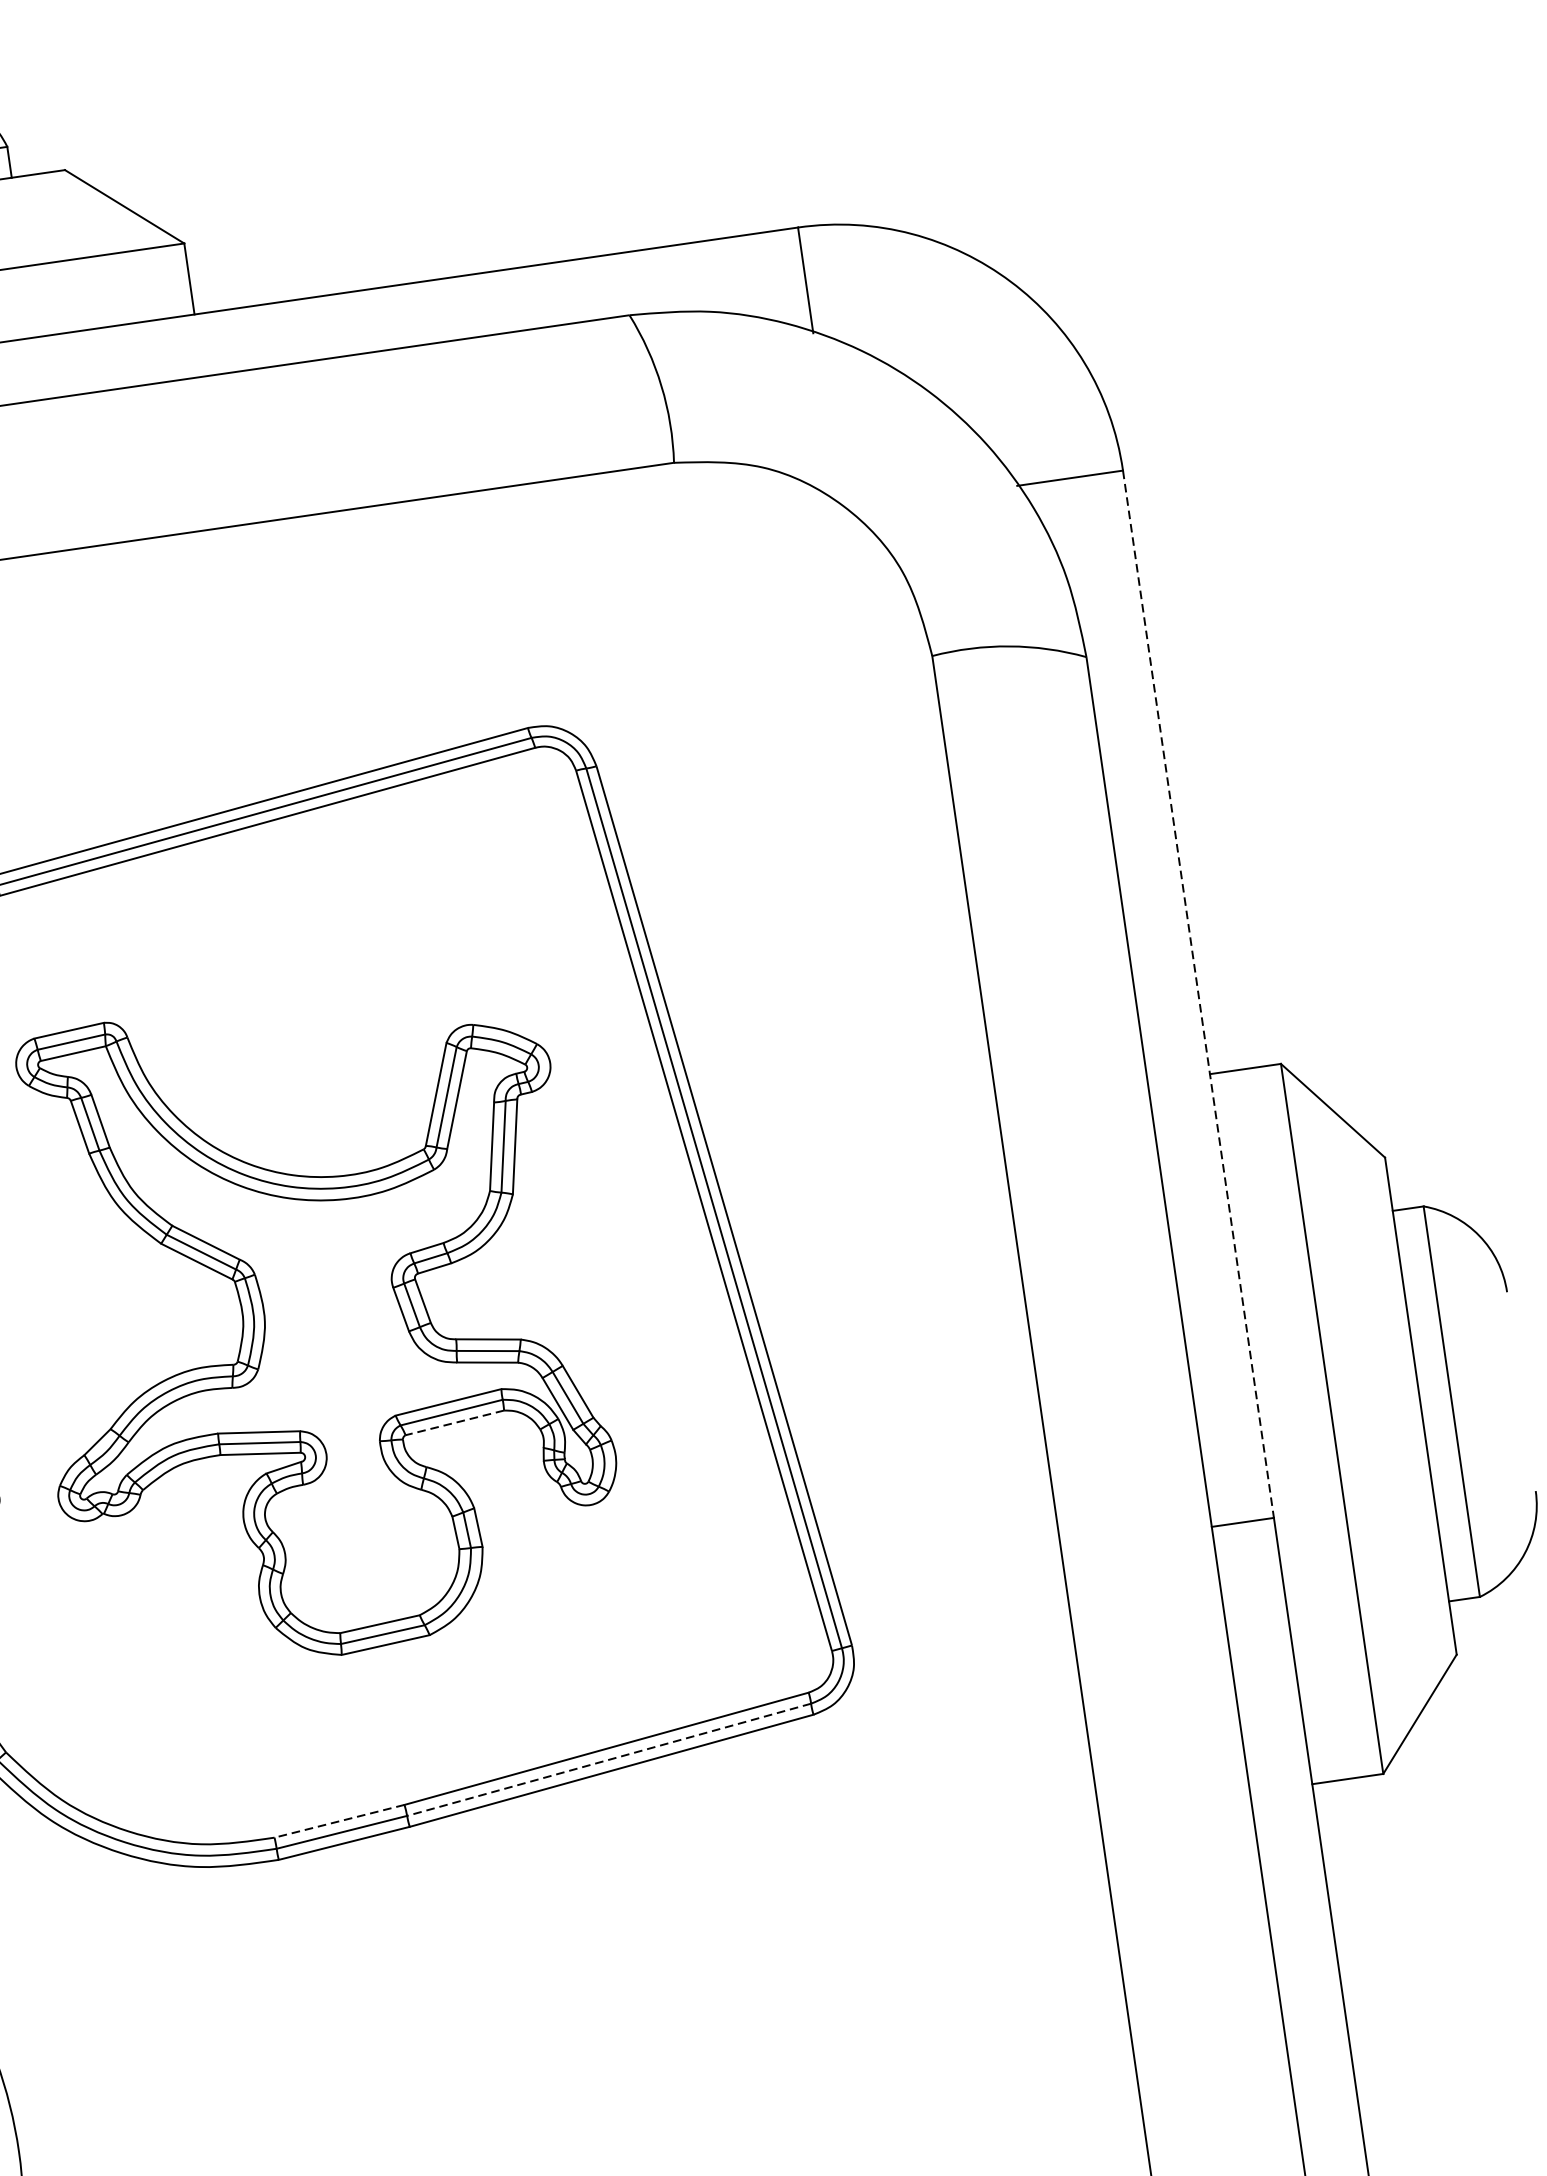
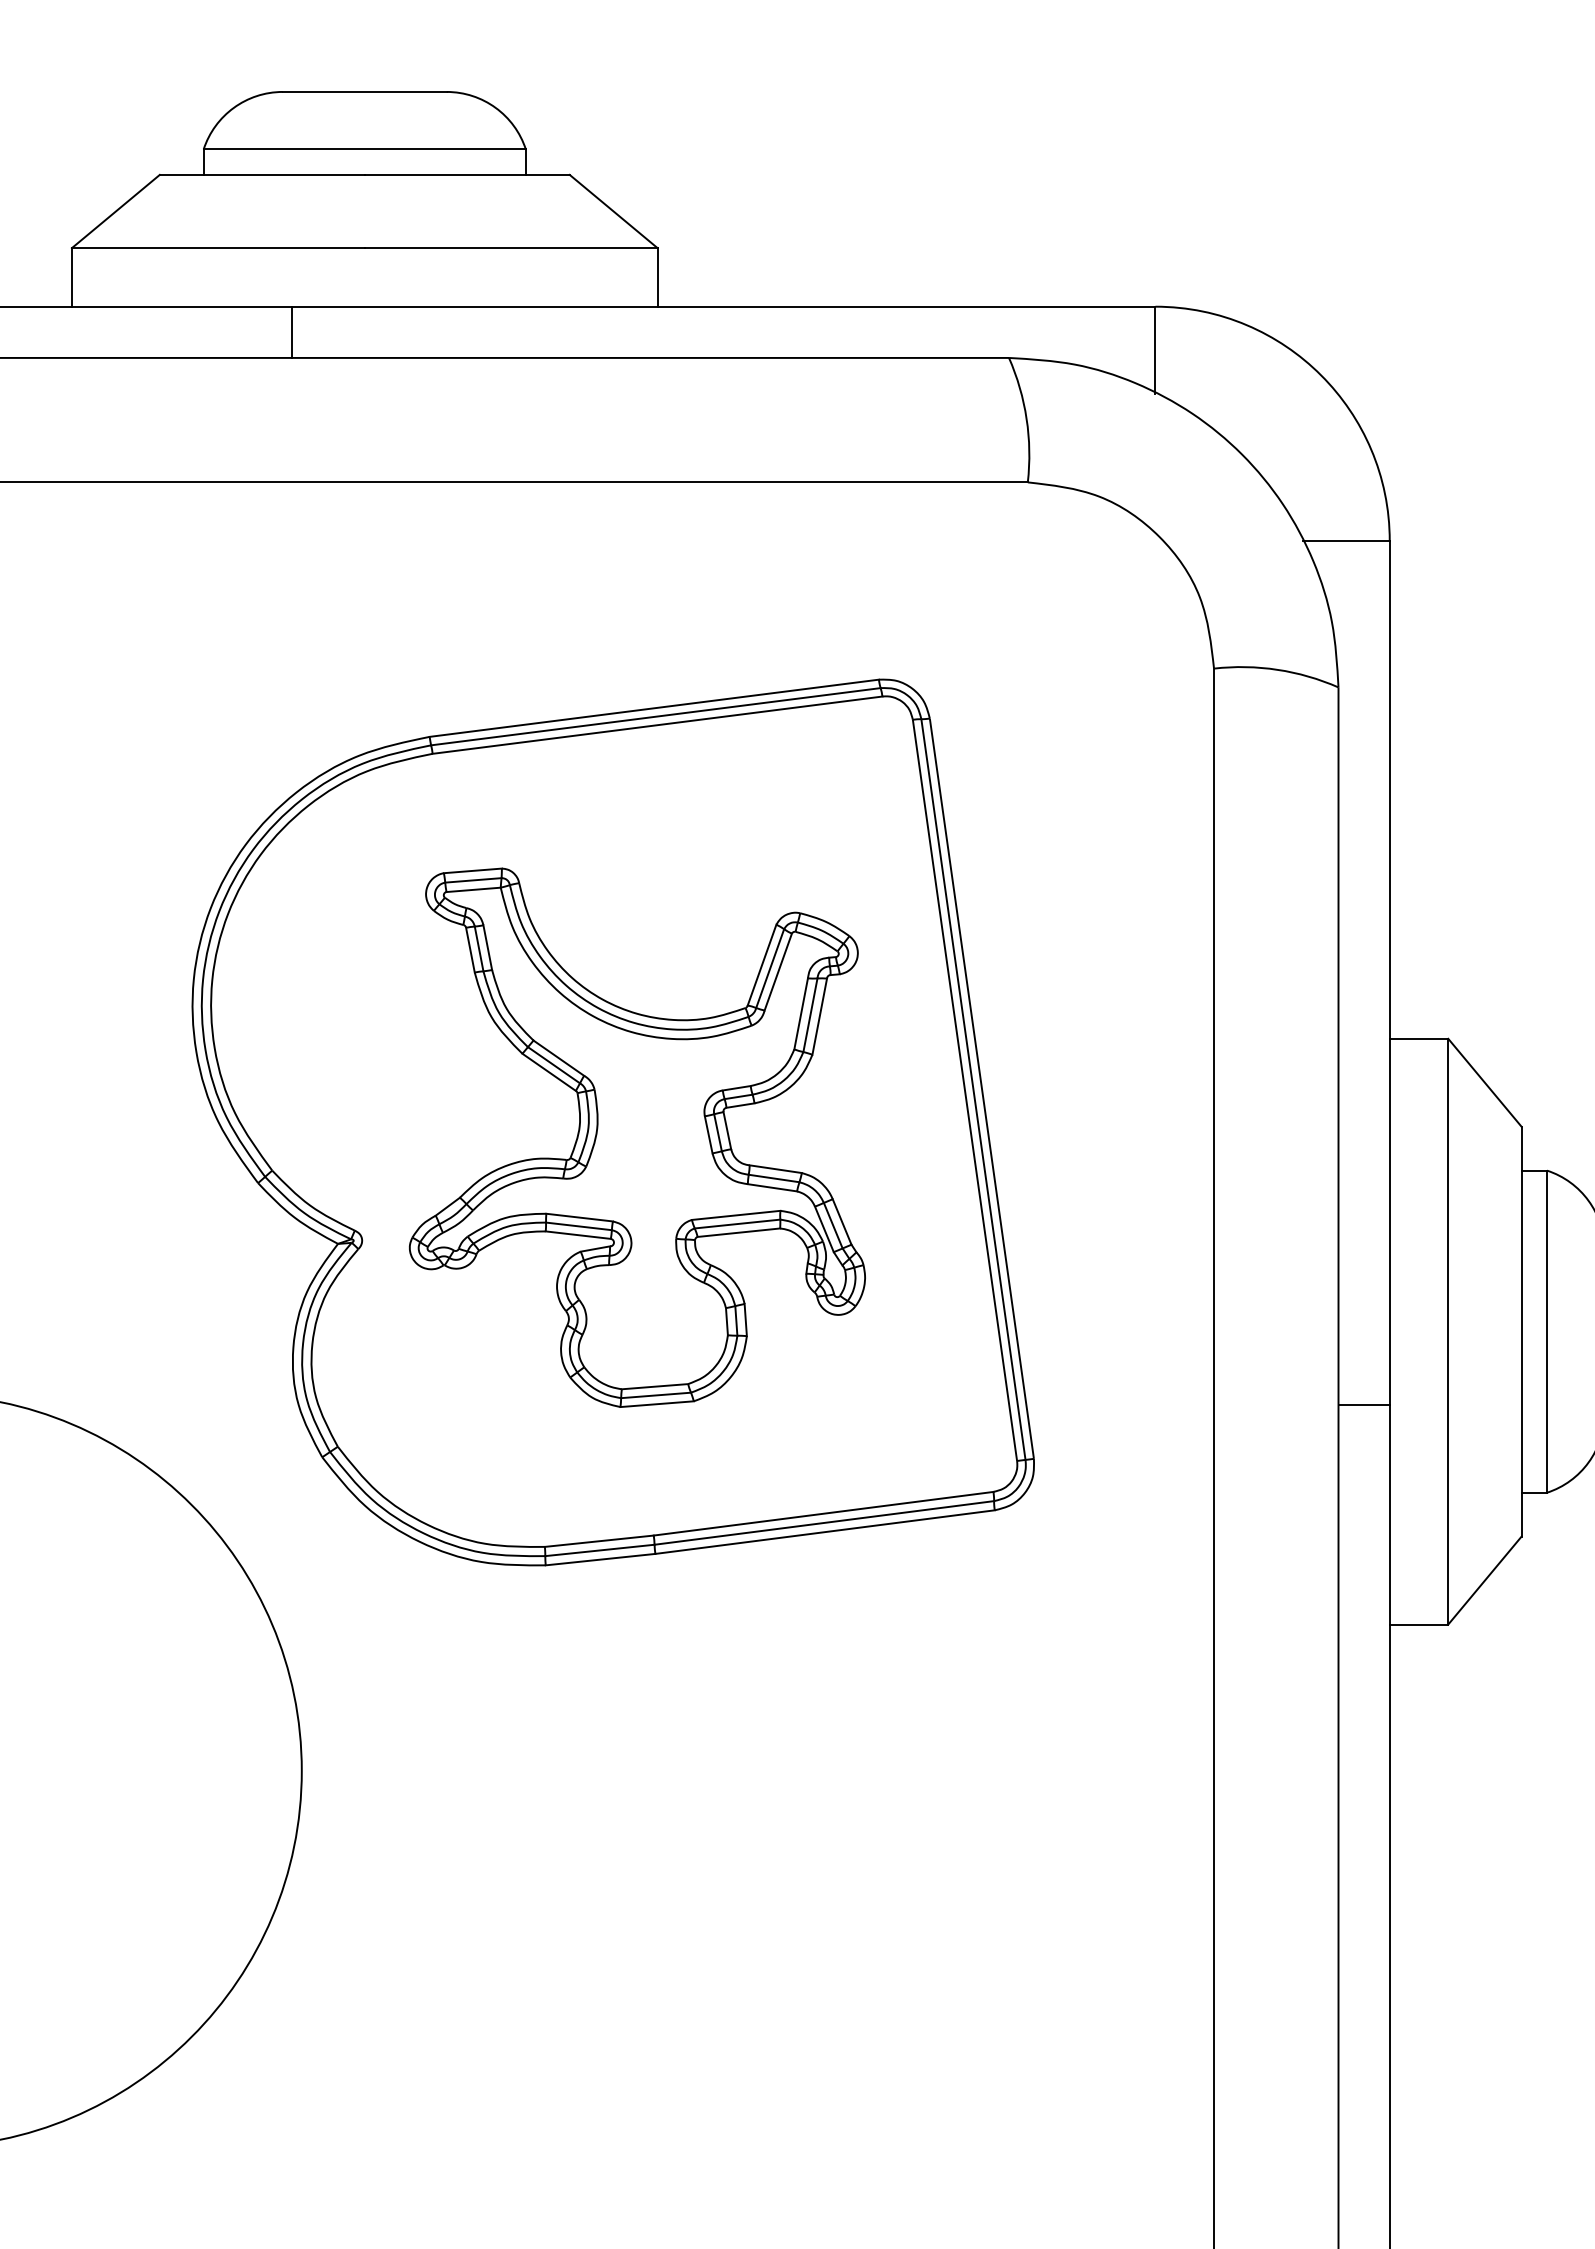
line: (1198, 993) -> (1389, 972), dashed -> solid
line: (454, 1422) -> (738, 1232), dashed -> solid
line: (608, 1760) -> (823, 1523), dashed -> solid
line: (339, 1821) -> (599, 1541), dashed -> solid

